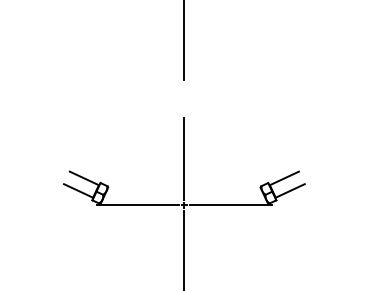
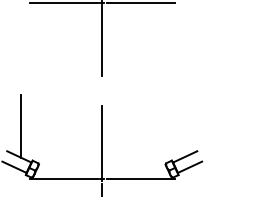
line: (86, 141) -> (21, 126), added

